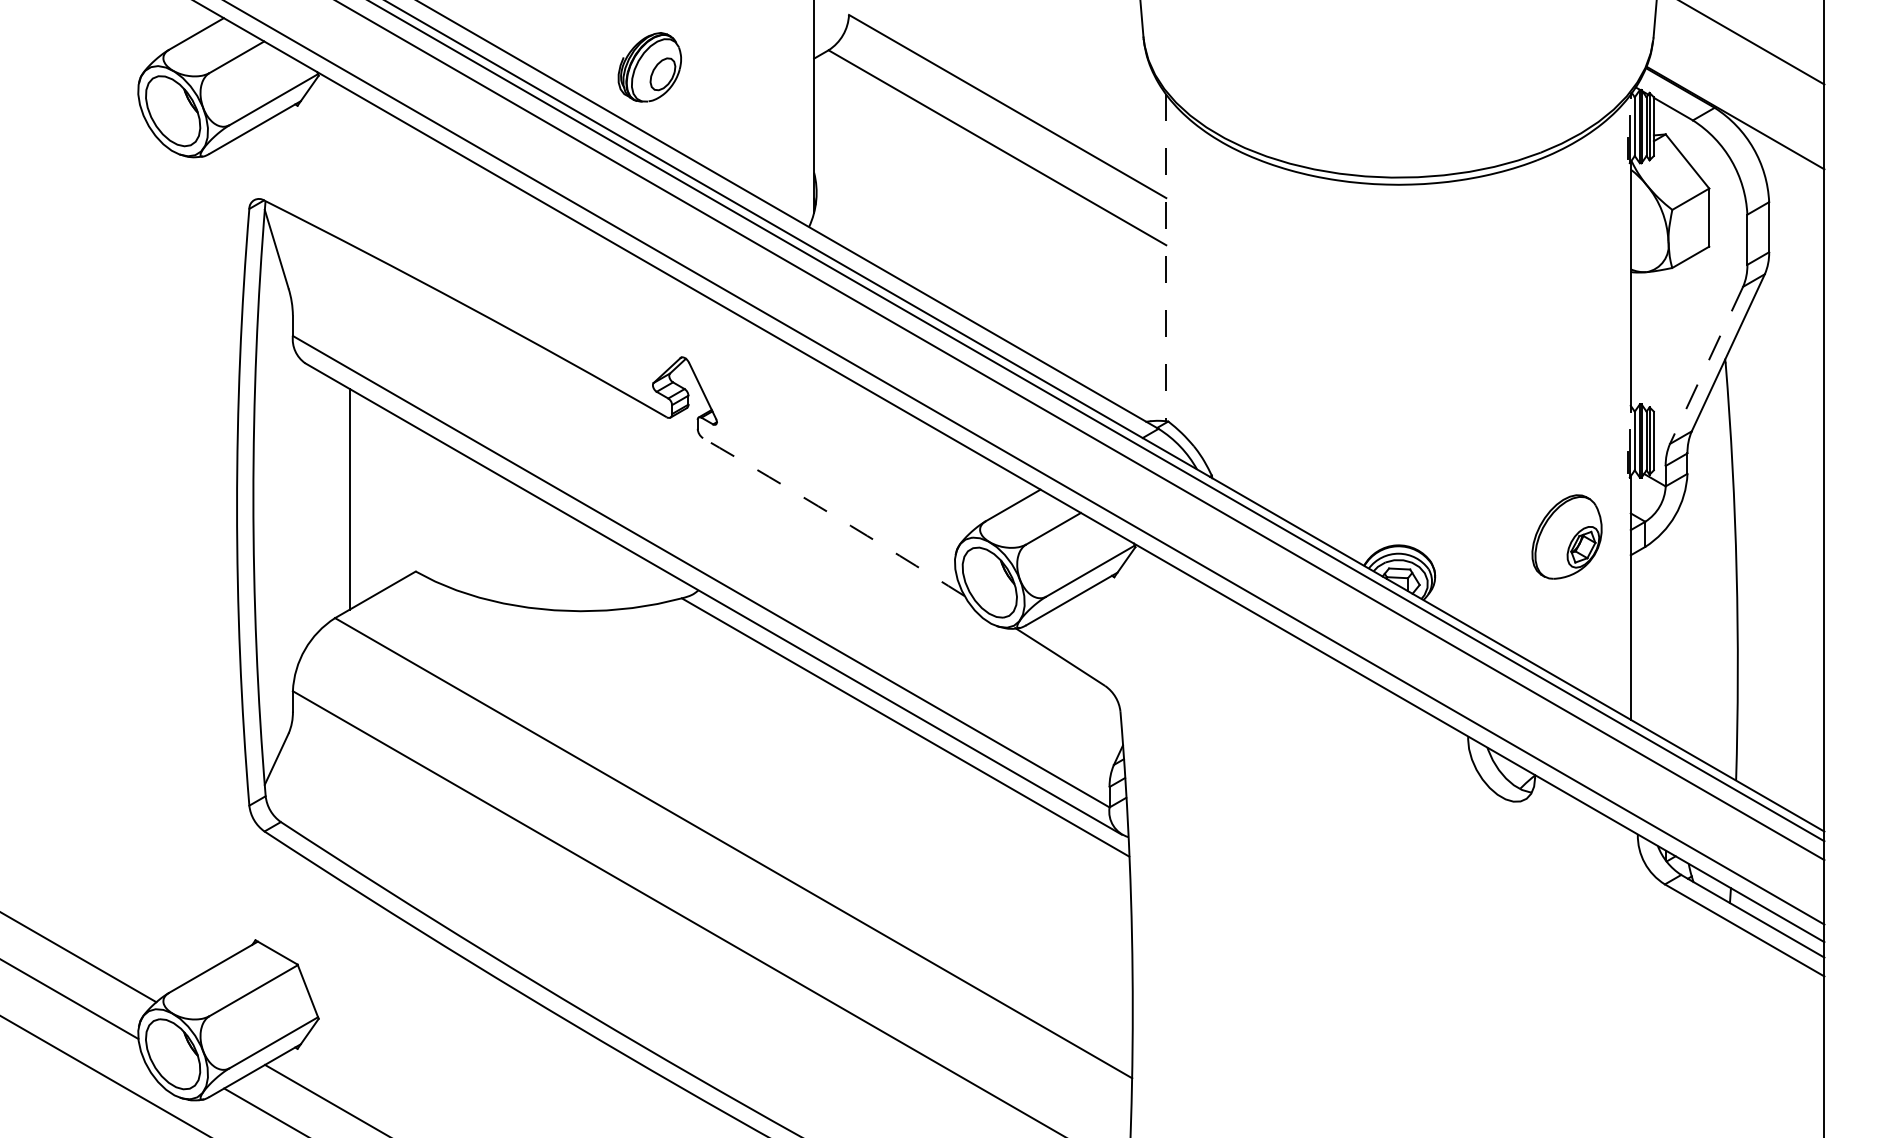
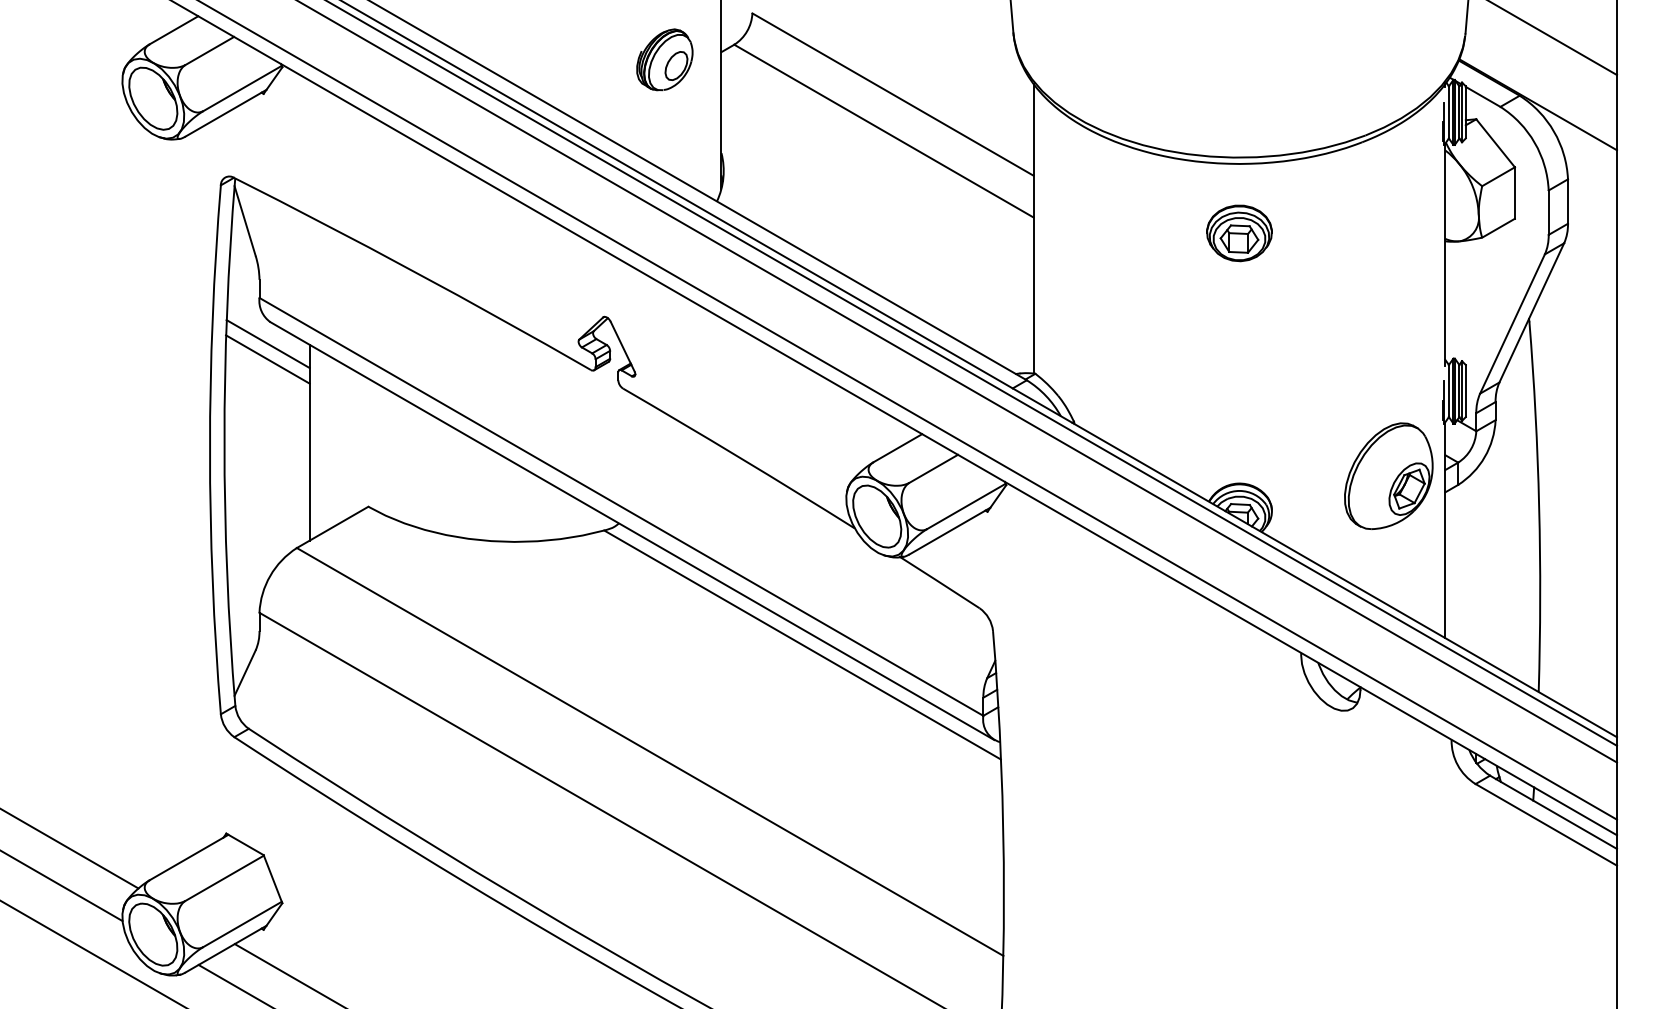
part: (649, 66) -> (664, 59), moved
line: (1166, 257) -> (1033, 228), dashed -> solid
part: (1398, 263) -> (1239, 233), added
line: (1706, 365) -> (1512, 324), dashed -> solid
line: (301, 388) -> (267, 344), added
line: (301, 405) -> (267, 359), added
arc: (834, 515) -> (739, 457), dashed -> solid
part: (1566, 536) -> (1388, 475), size x1.43

